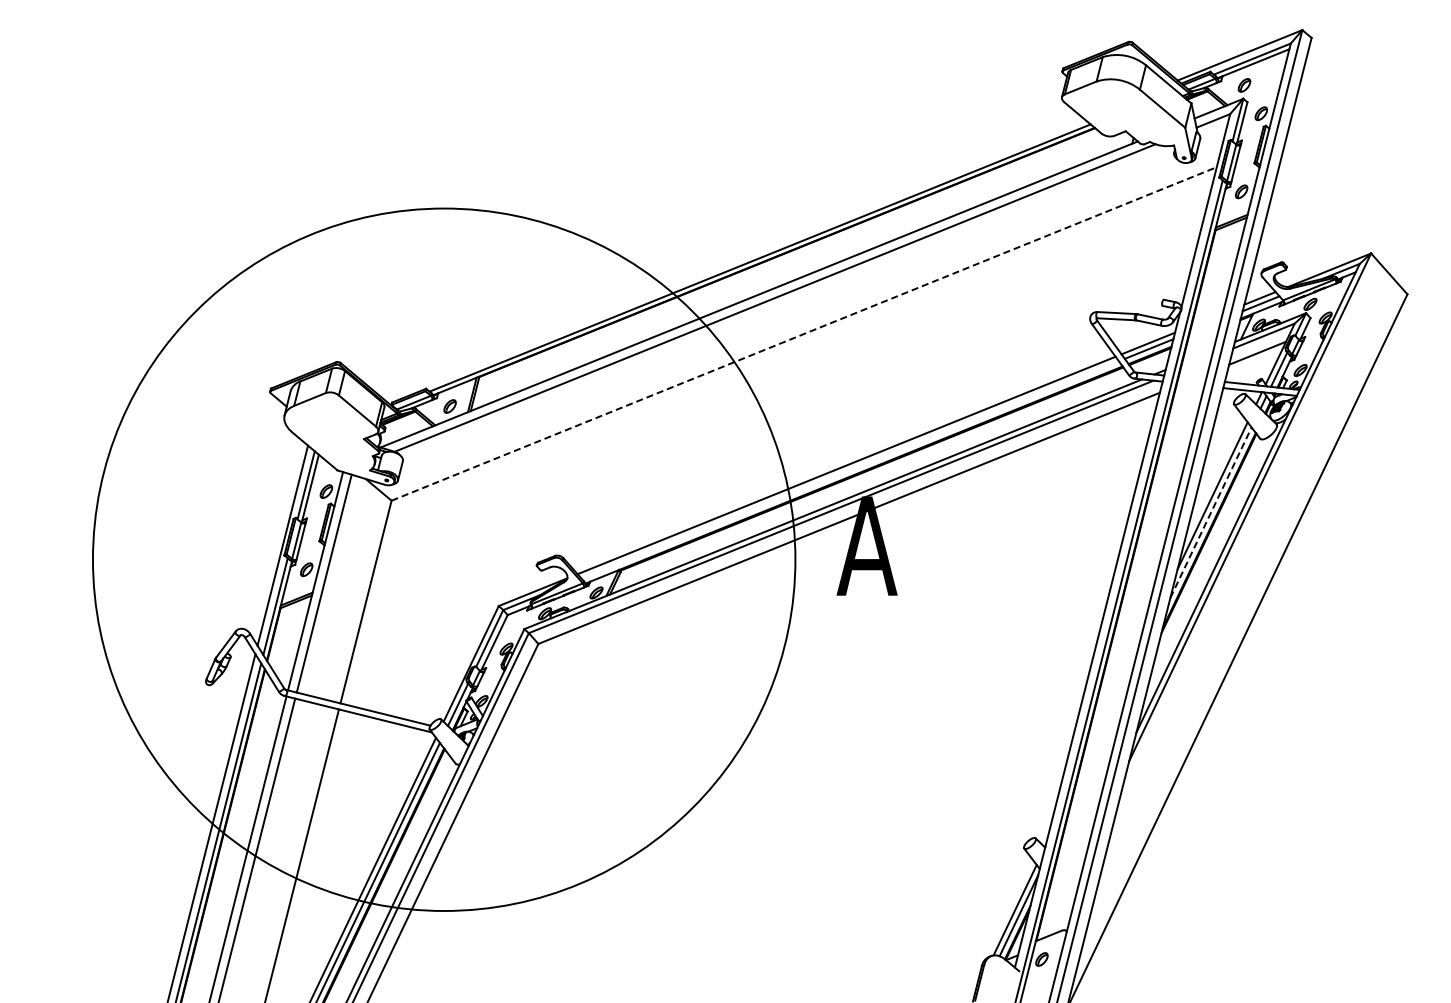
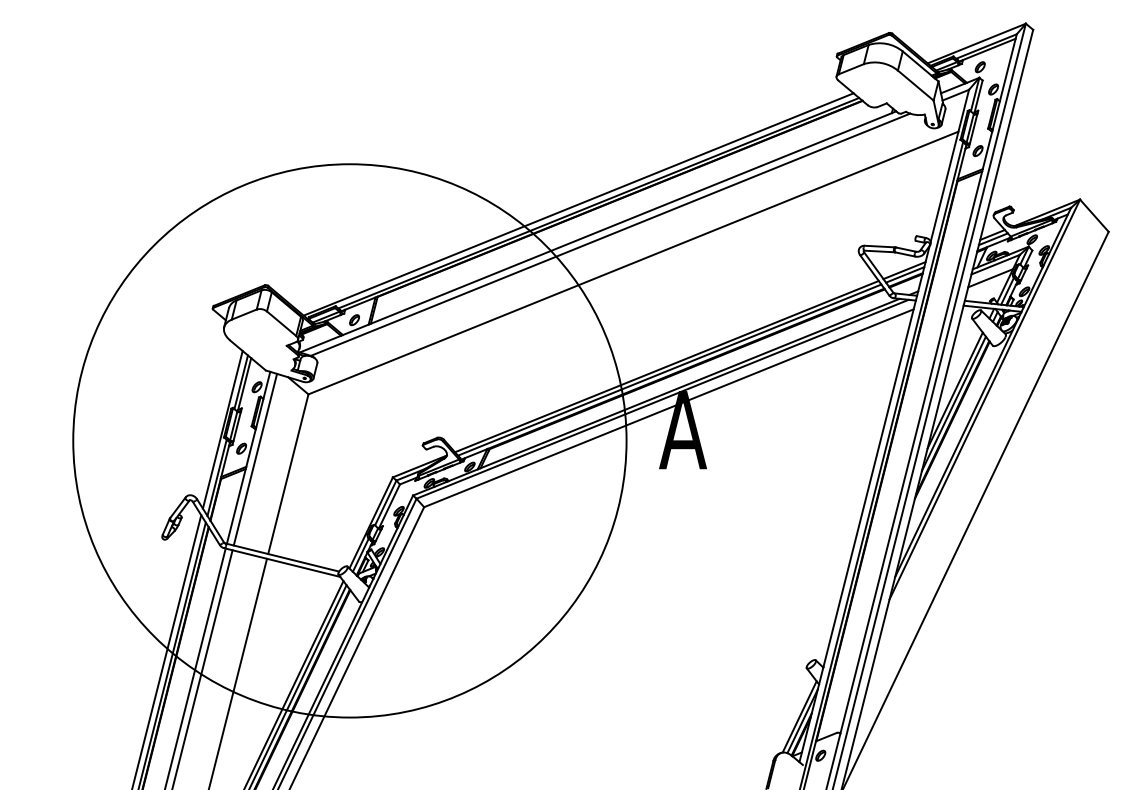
line: (734, 259) -> (578, 204), added
line: (804, 333) -> (633, 262), dashed -> solid
line: (849, 469) -> (669, 369), added
line: (1211, 512) -> (954, 403), dashed -> solid

